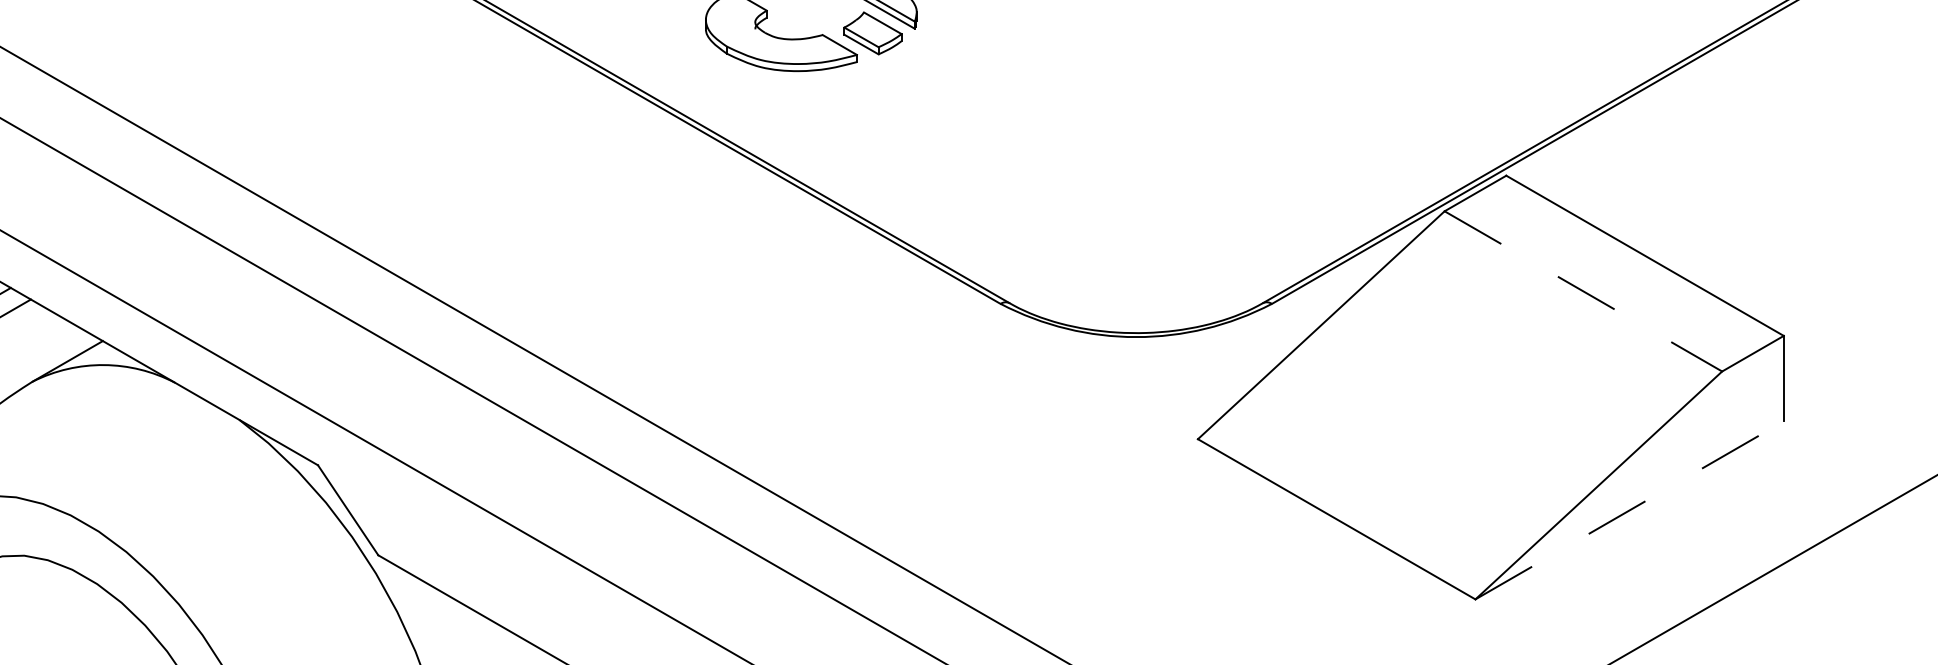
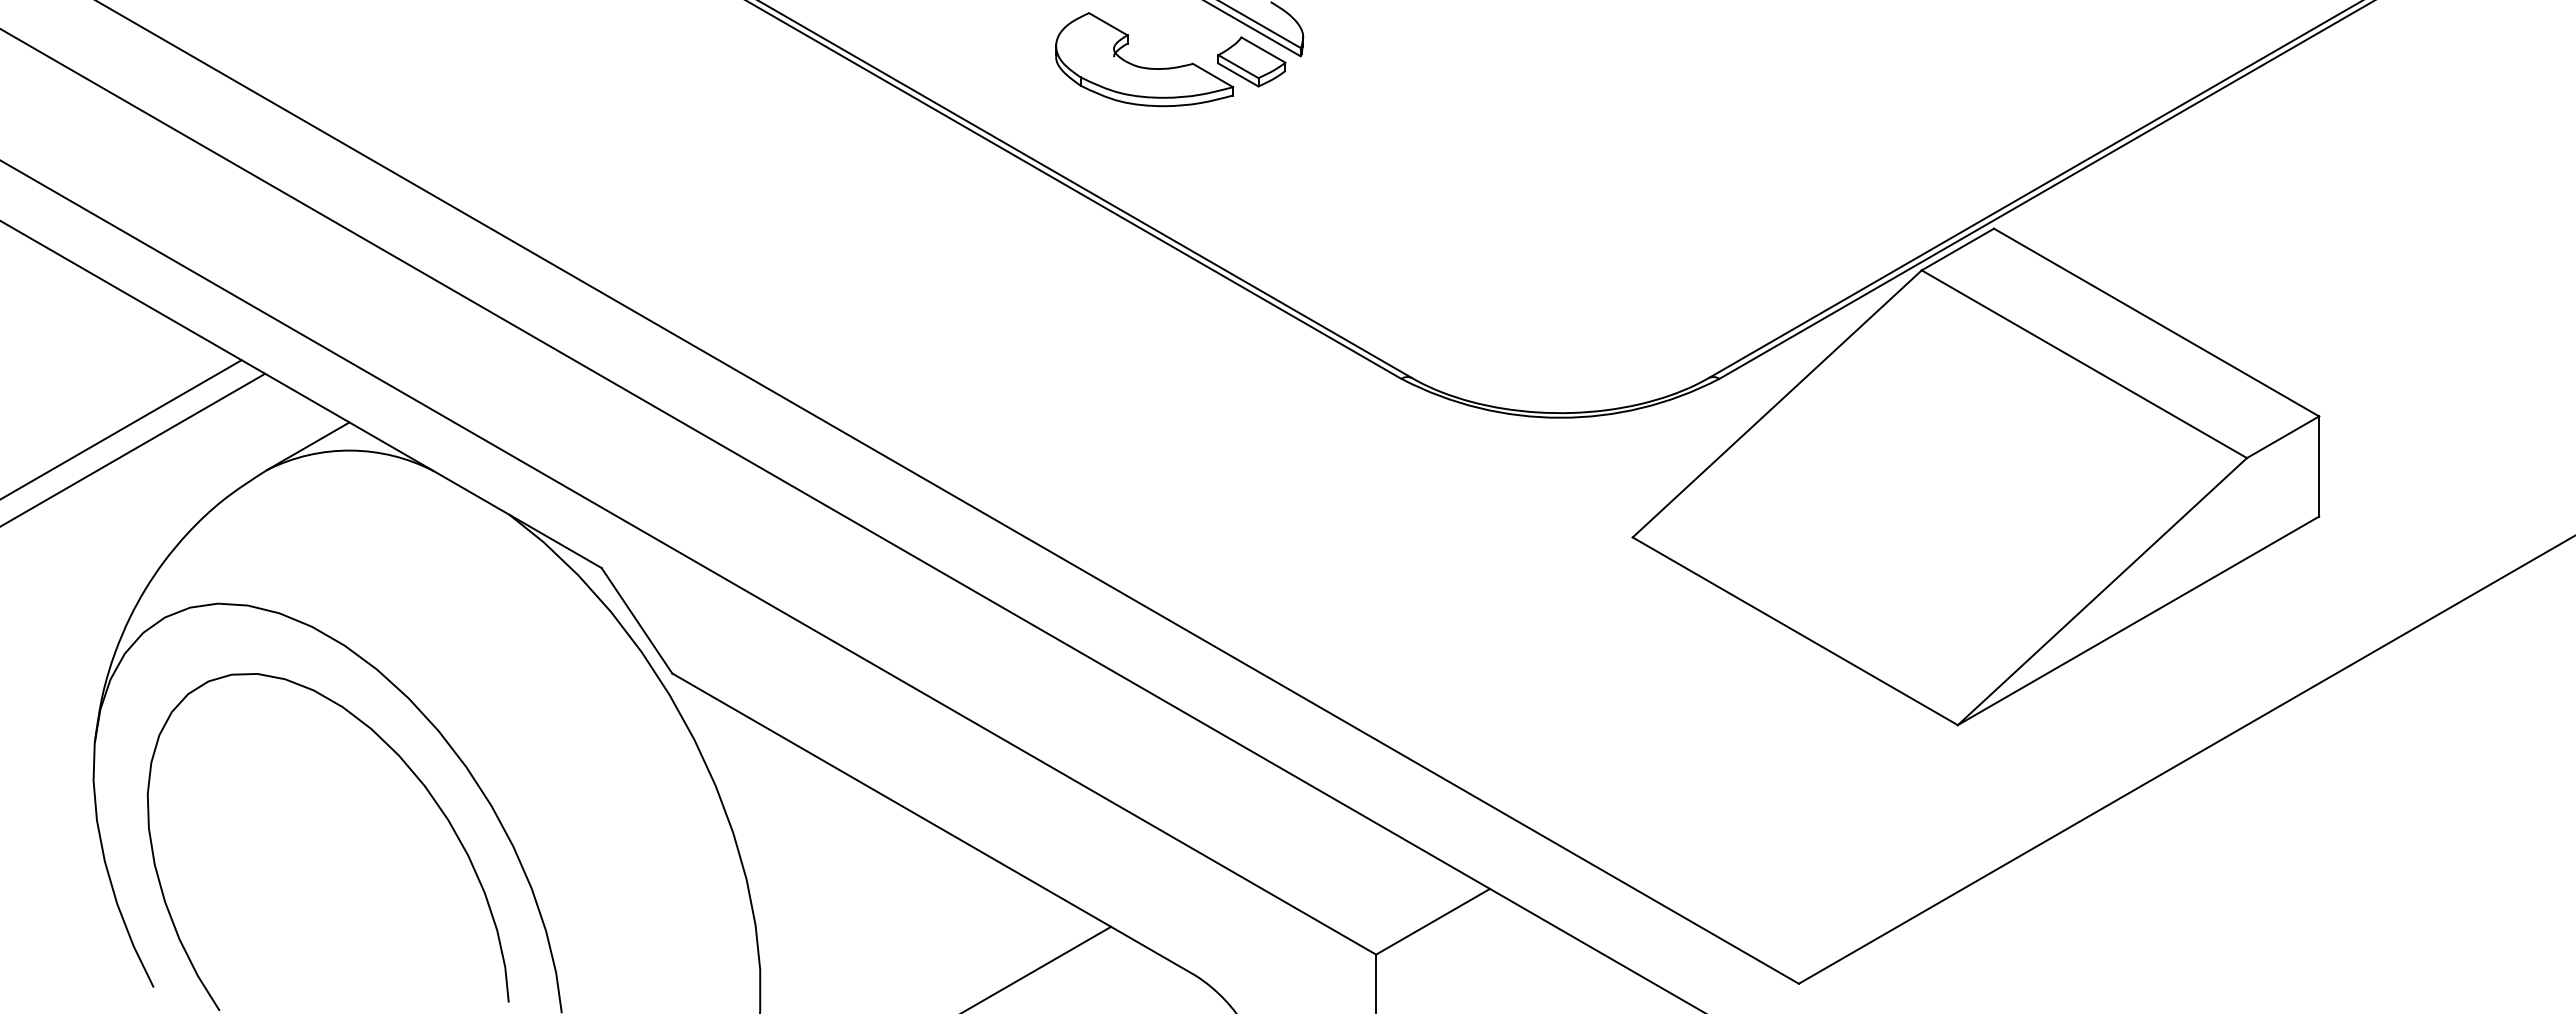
line: (1583, 291) -> (2084, 364), dashed -> solid
line: (1629, 510) -> (2138, 620), dashed -> solid

